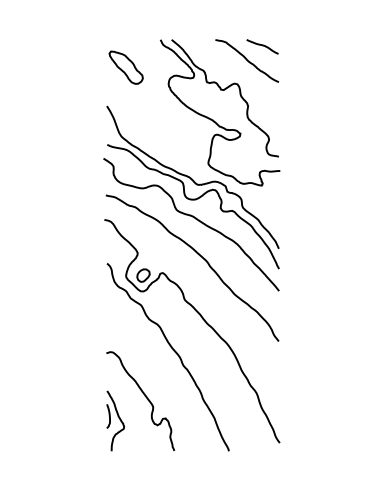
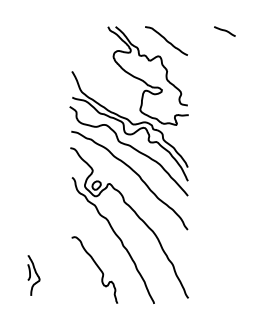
line: (262, 46) -> (224, 31), moved
part: (125, 67) -> (84, 45), removed
part: (115, 420) -> (33, 275), moved

